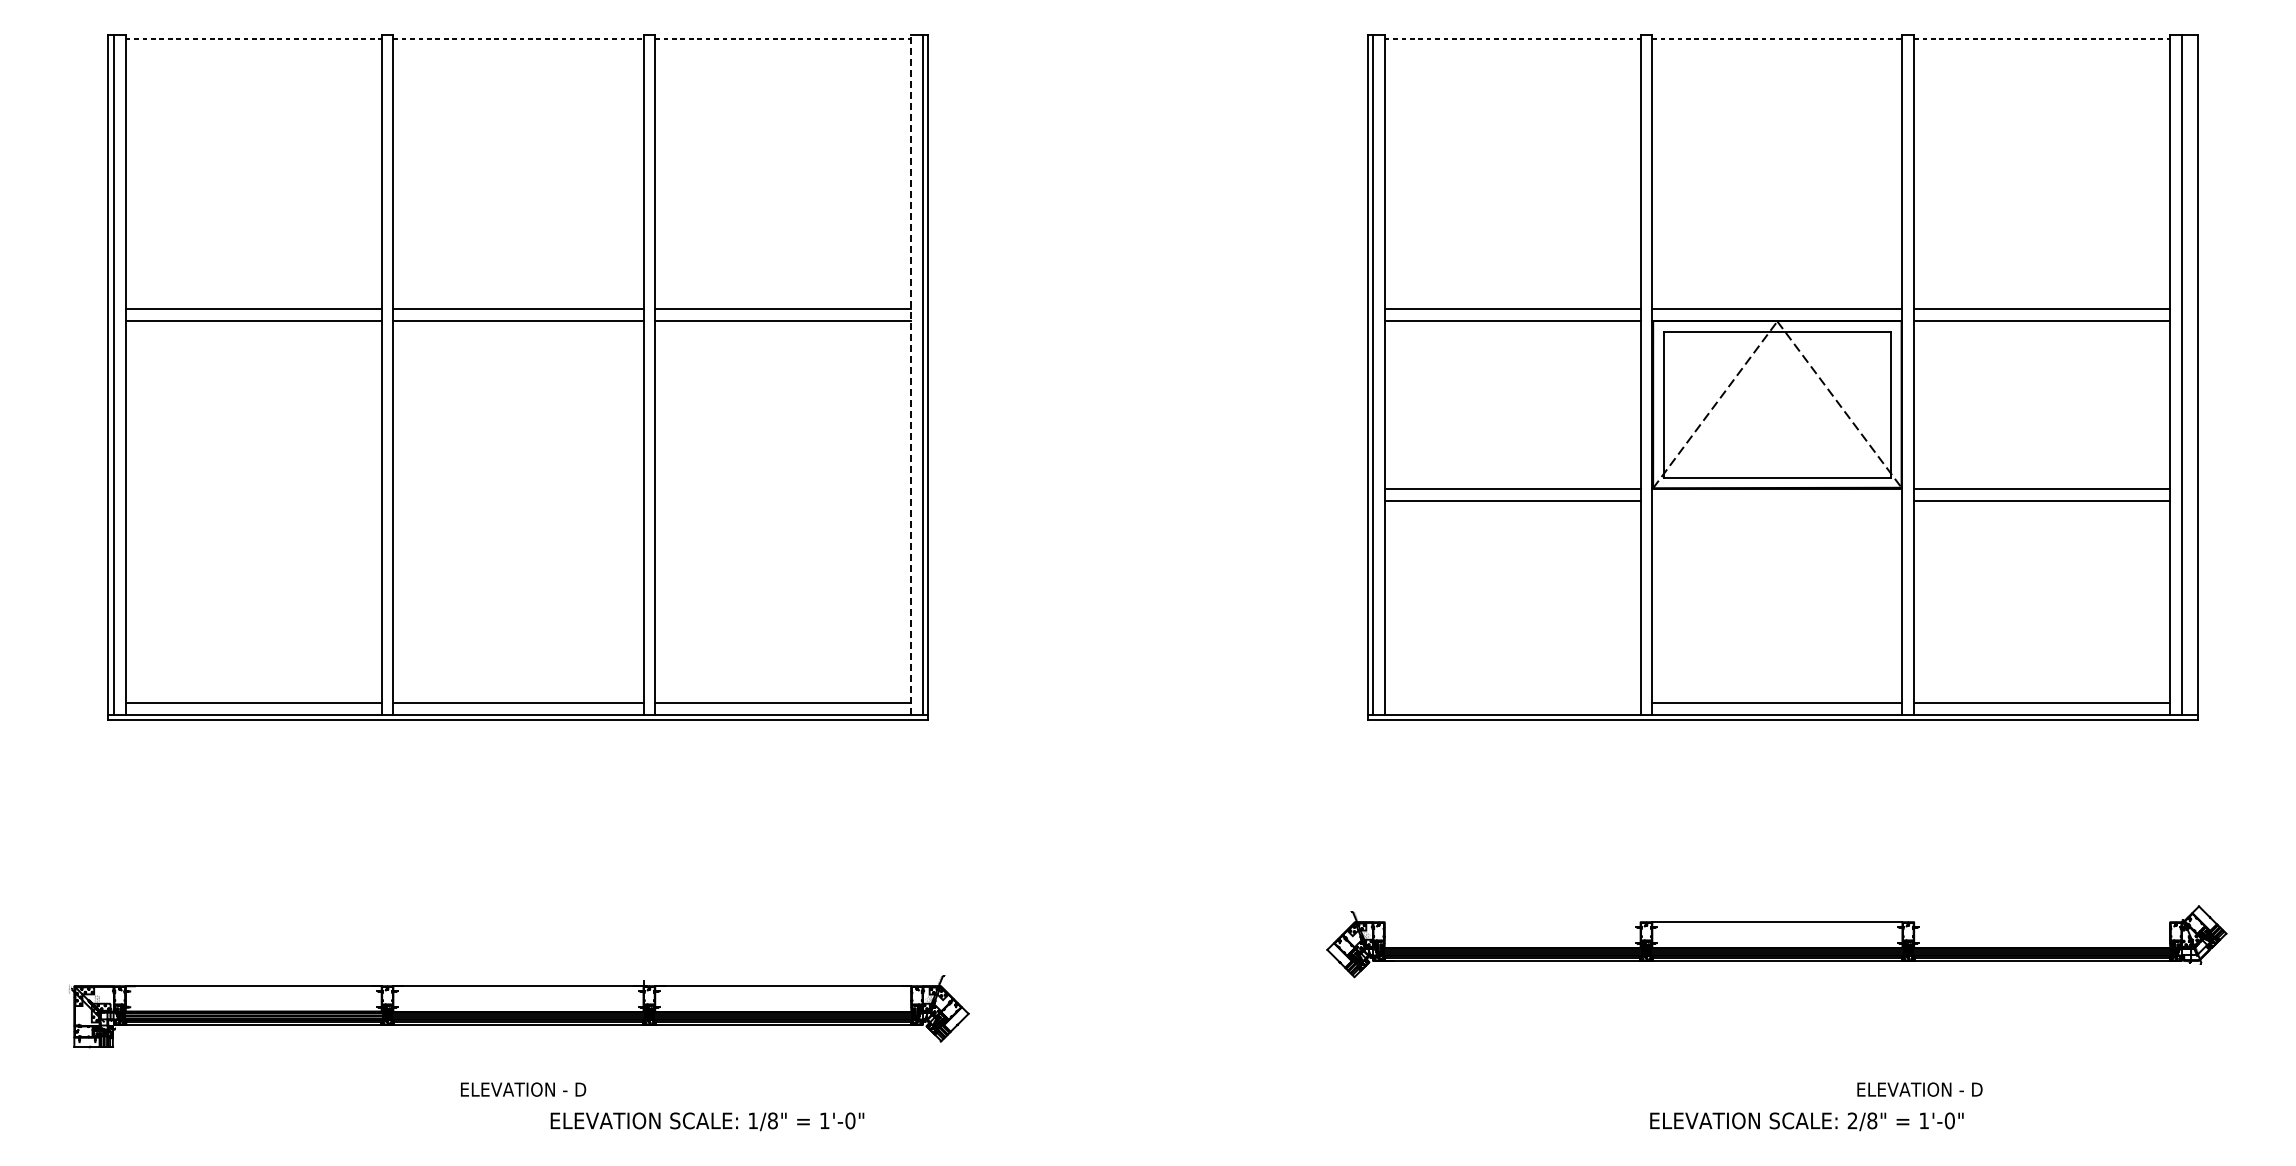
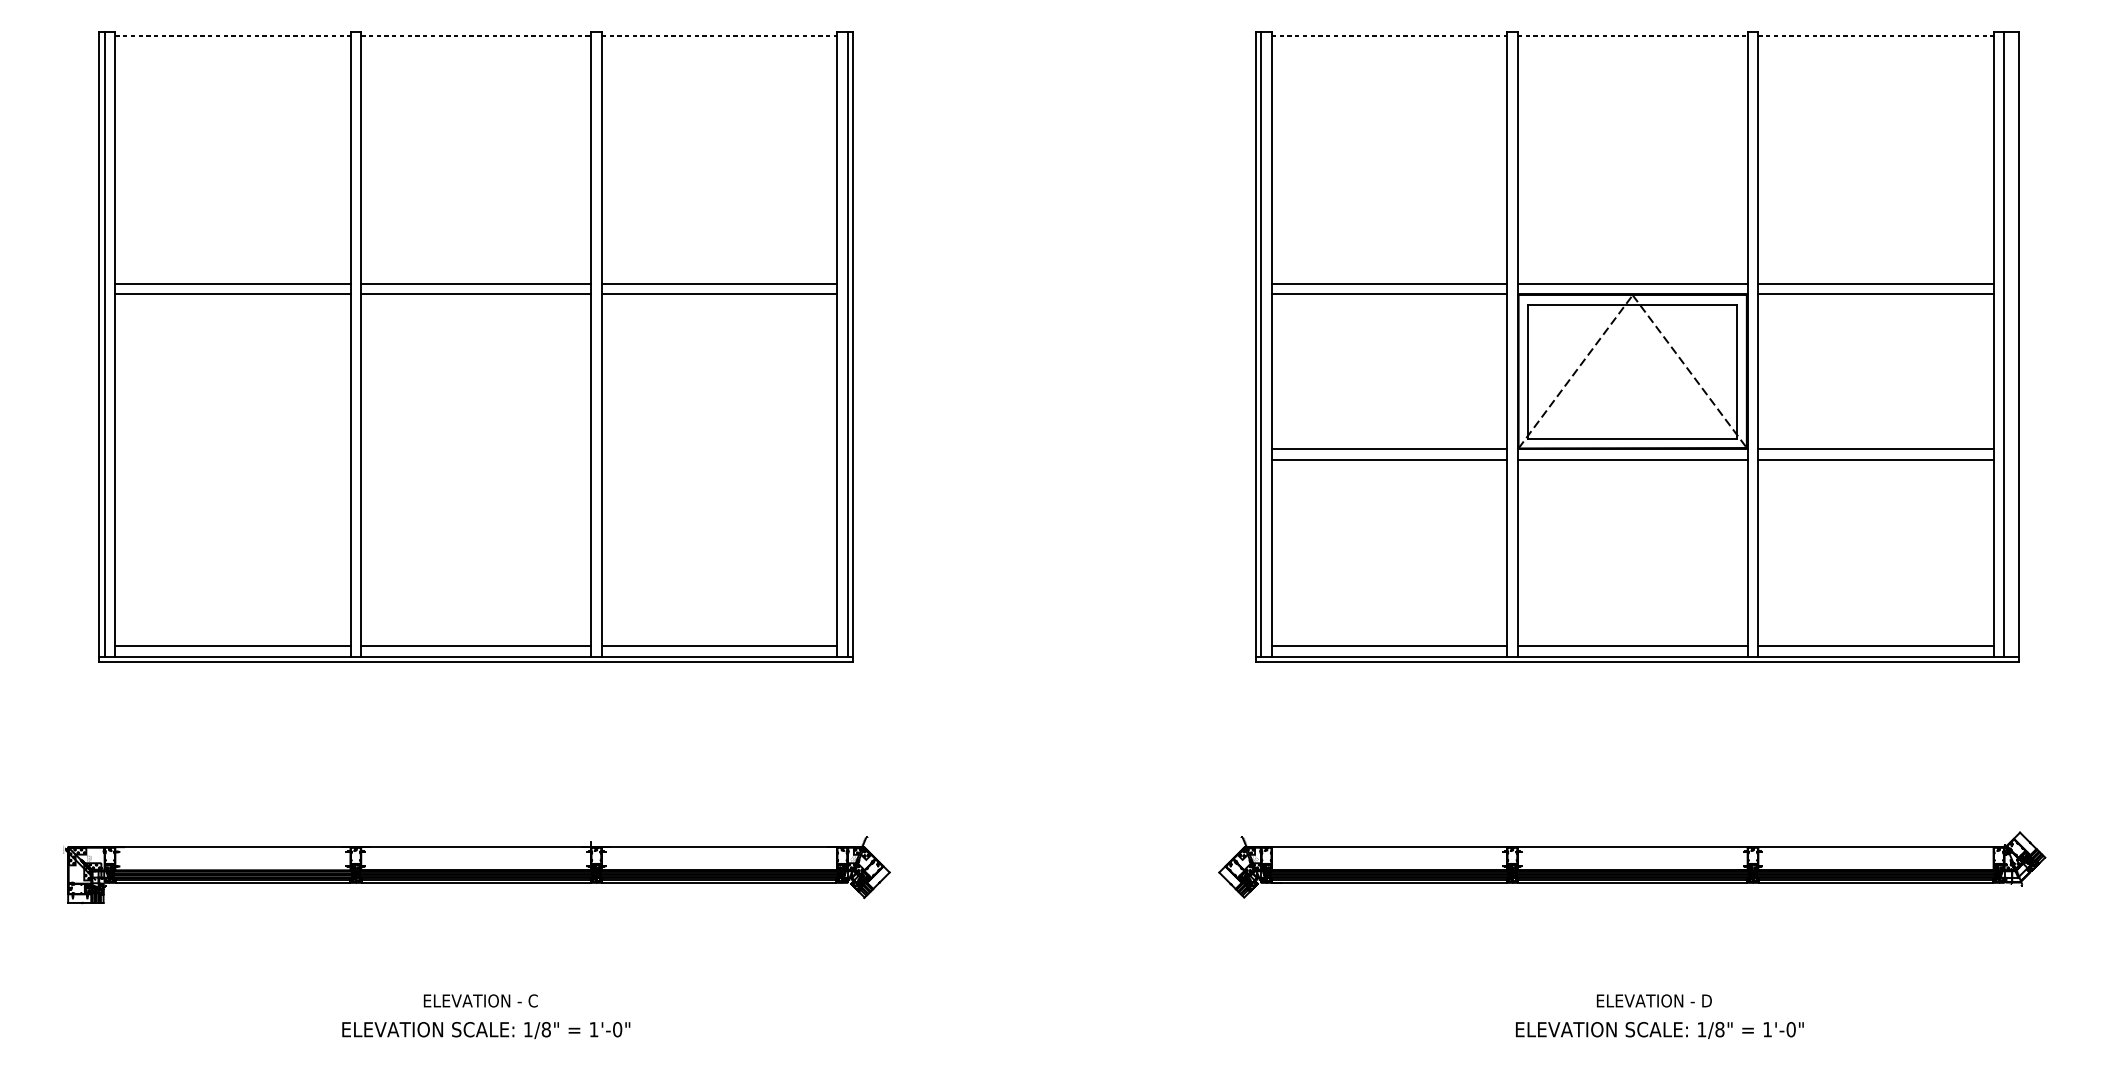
line: (911, 374) -> (837, 343), dashed -> solid
line: (1777, 500) -> (1632, 459), added
line: (1512, 703) -> (1389, 646), added
line: (1512, 922) -> (1389, 847), added
line: (2042, 922) -> (1876, 847), added
part: (519, 1011) -> (477, 870), moved
text: (523, 1089) -> (480, 1000), ELEVATION - D -> ELEVATION - C
text: (1919, 1089) -> (1653, 1000), moved
text: (1852, 1120) -> (1701, 1029), 2/8" -> 1/8"
text: (707, 1121) -> (486, 1030), moved

